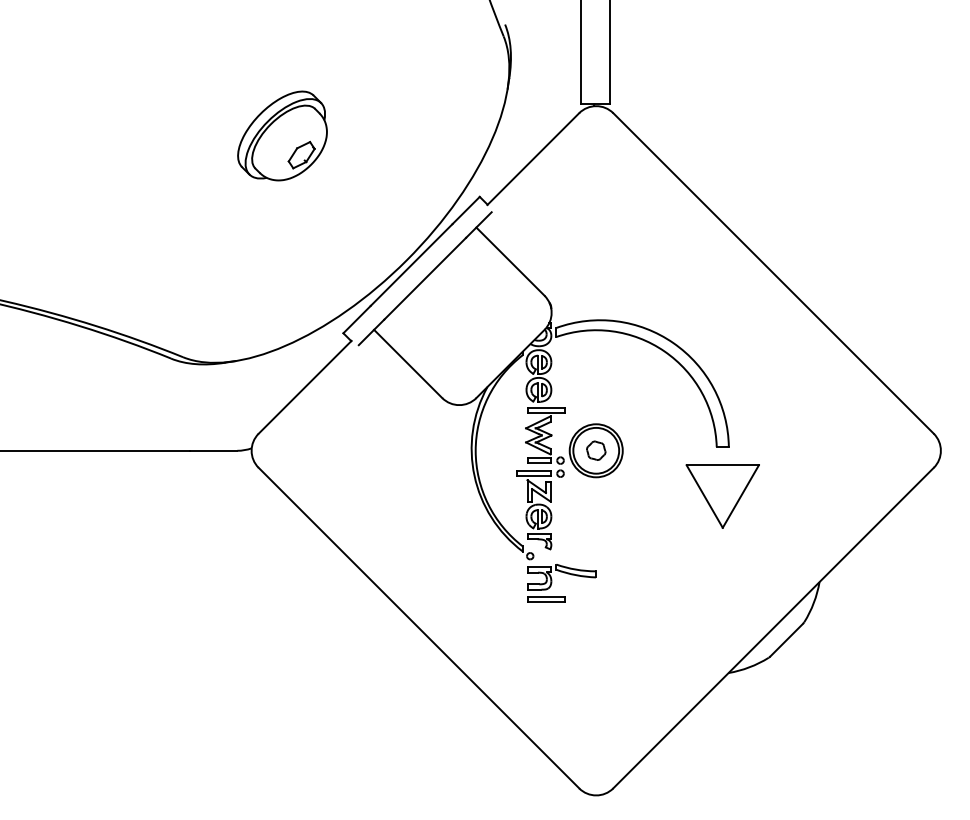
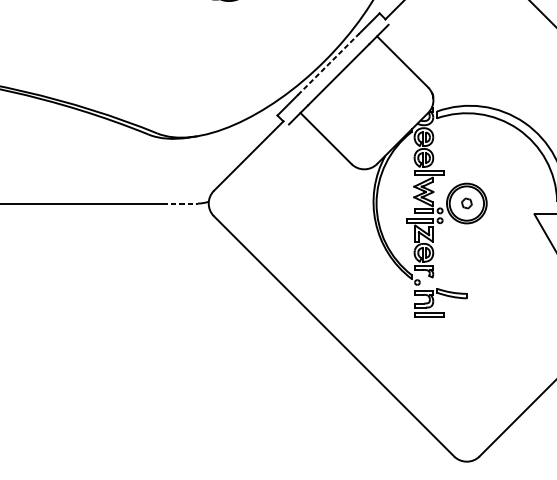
line: (411, 265) -> (328, 64), solid -> dashed
line: (214, 450) -> (180, 203), solid -> dashed
part: (596, 450) -> (467, 203), size x0.7

